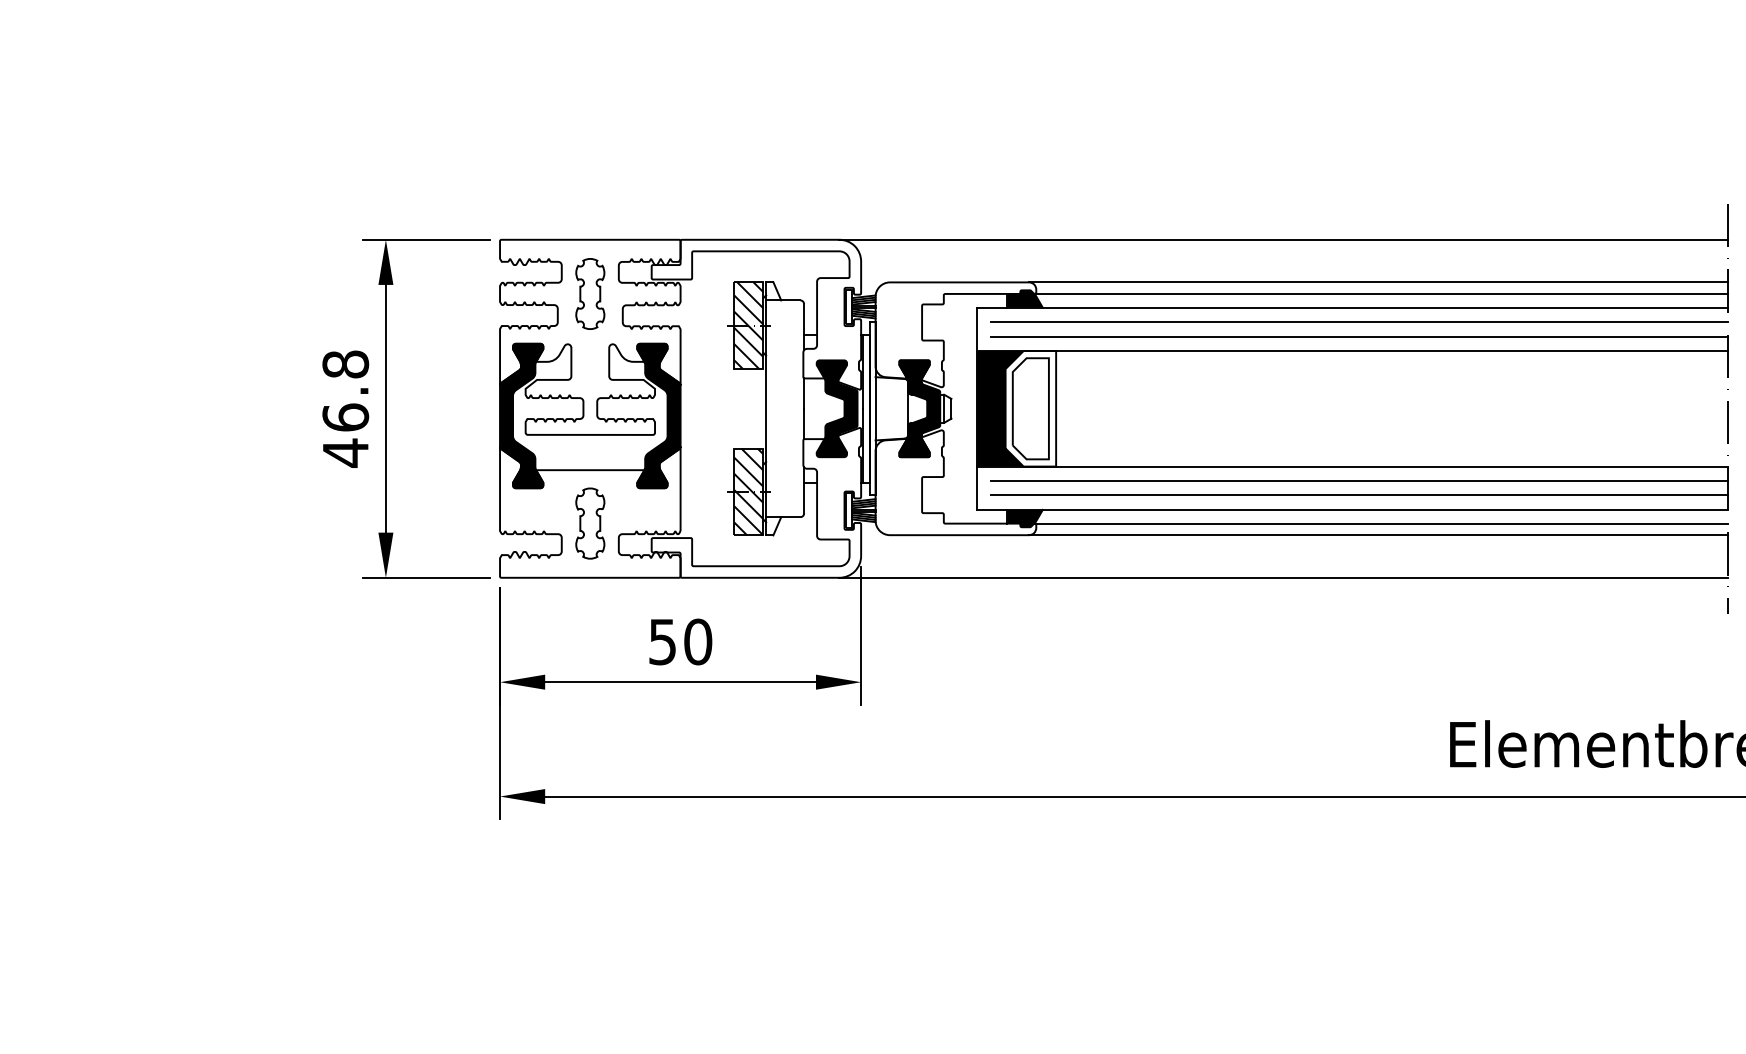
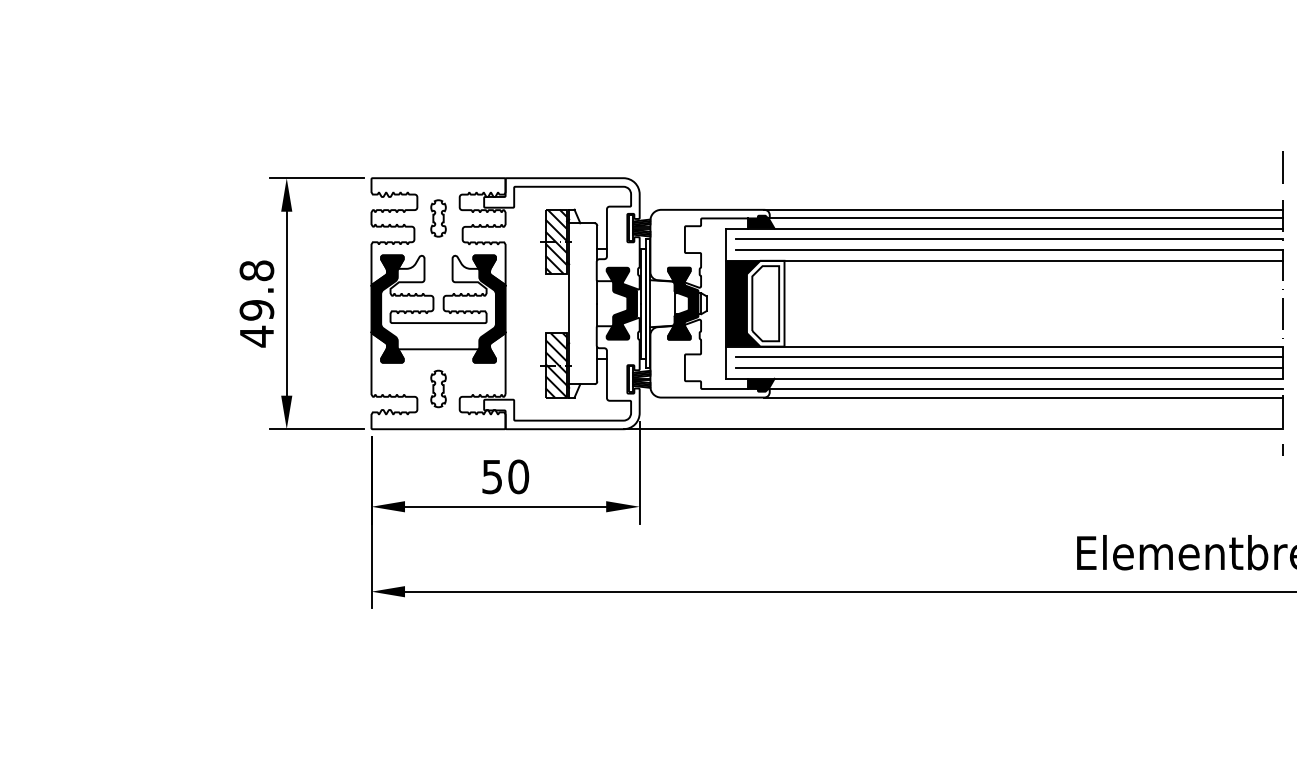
line: (1283, 240) -> (953, 178), removed
part: (590, 294) -> (438, 218), size x0.7
text: (345, 416) -> (256, 309), 46.8 -> 49.8
part: (590, 522) -> (438, 388), size x0.7

